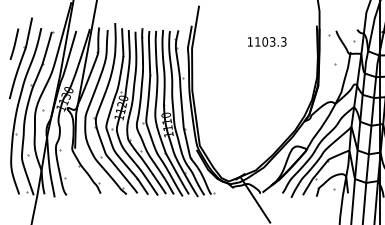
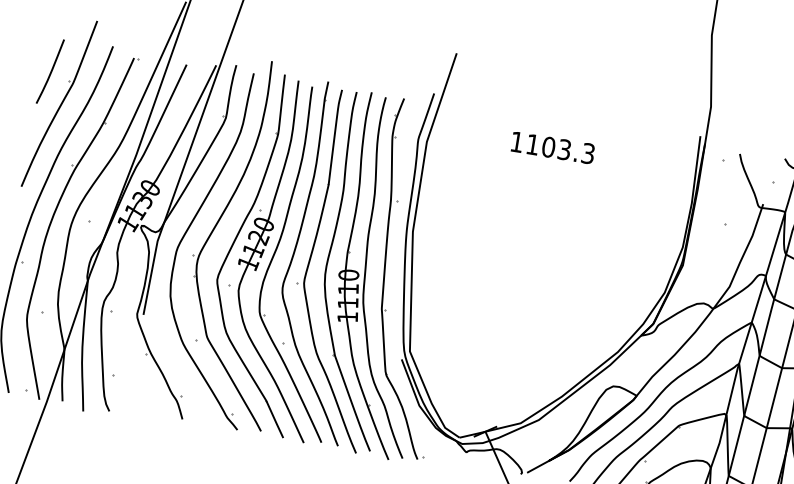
text: (267, 41) -> (553, 147), moved

